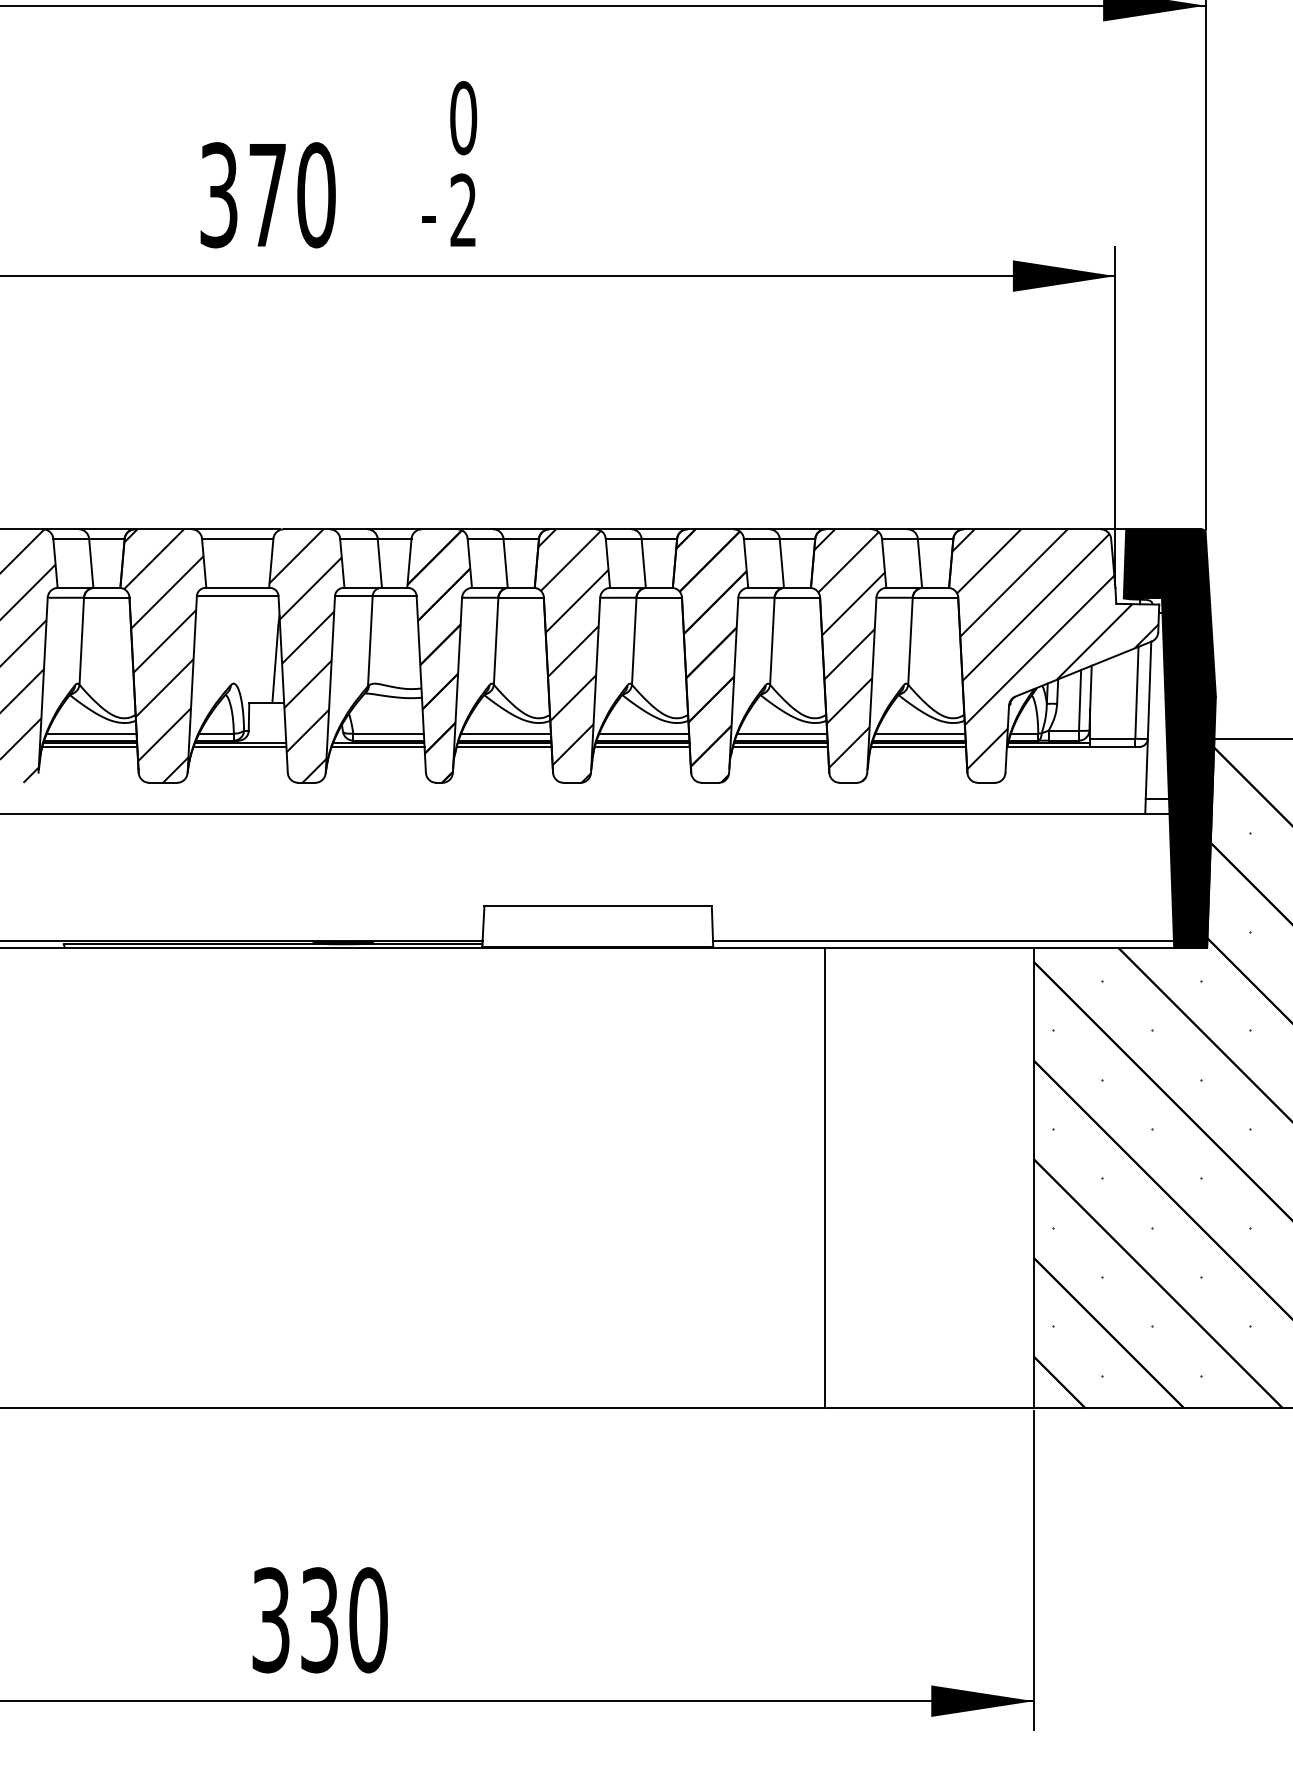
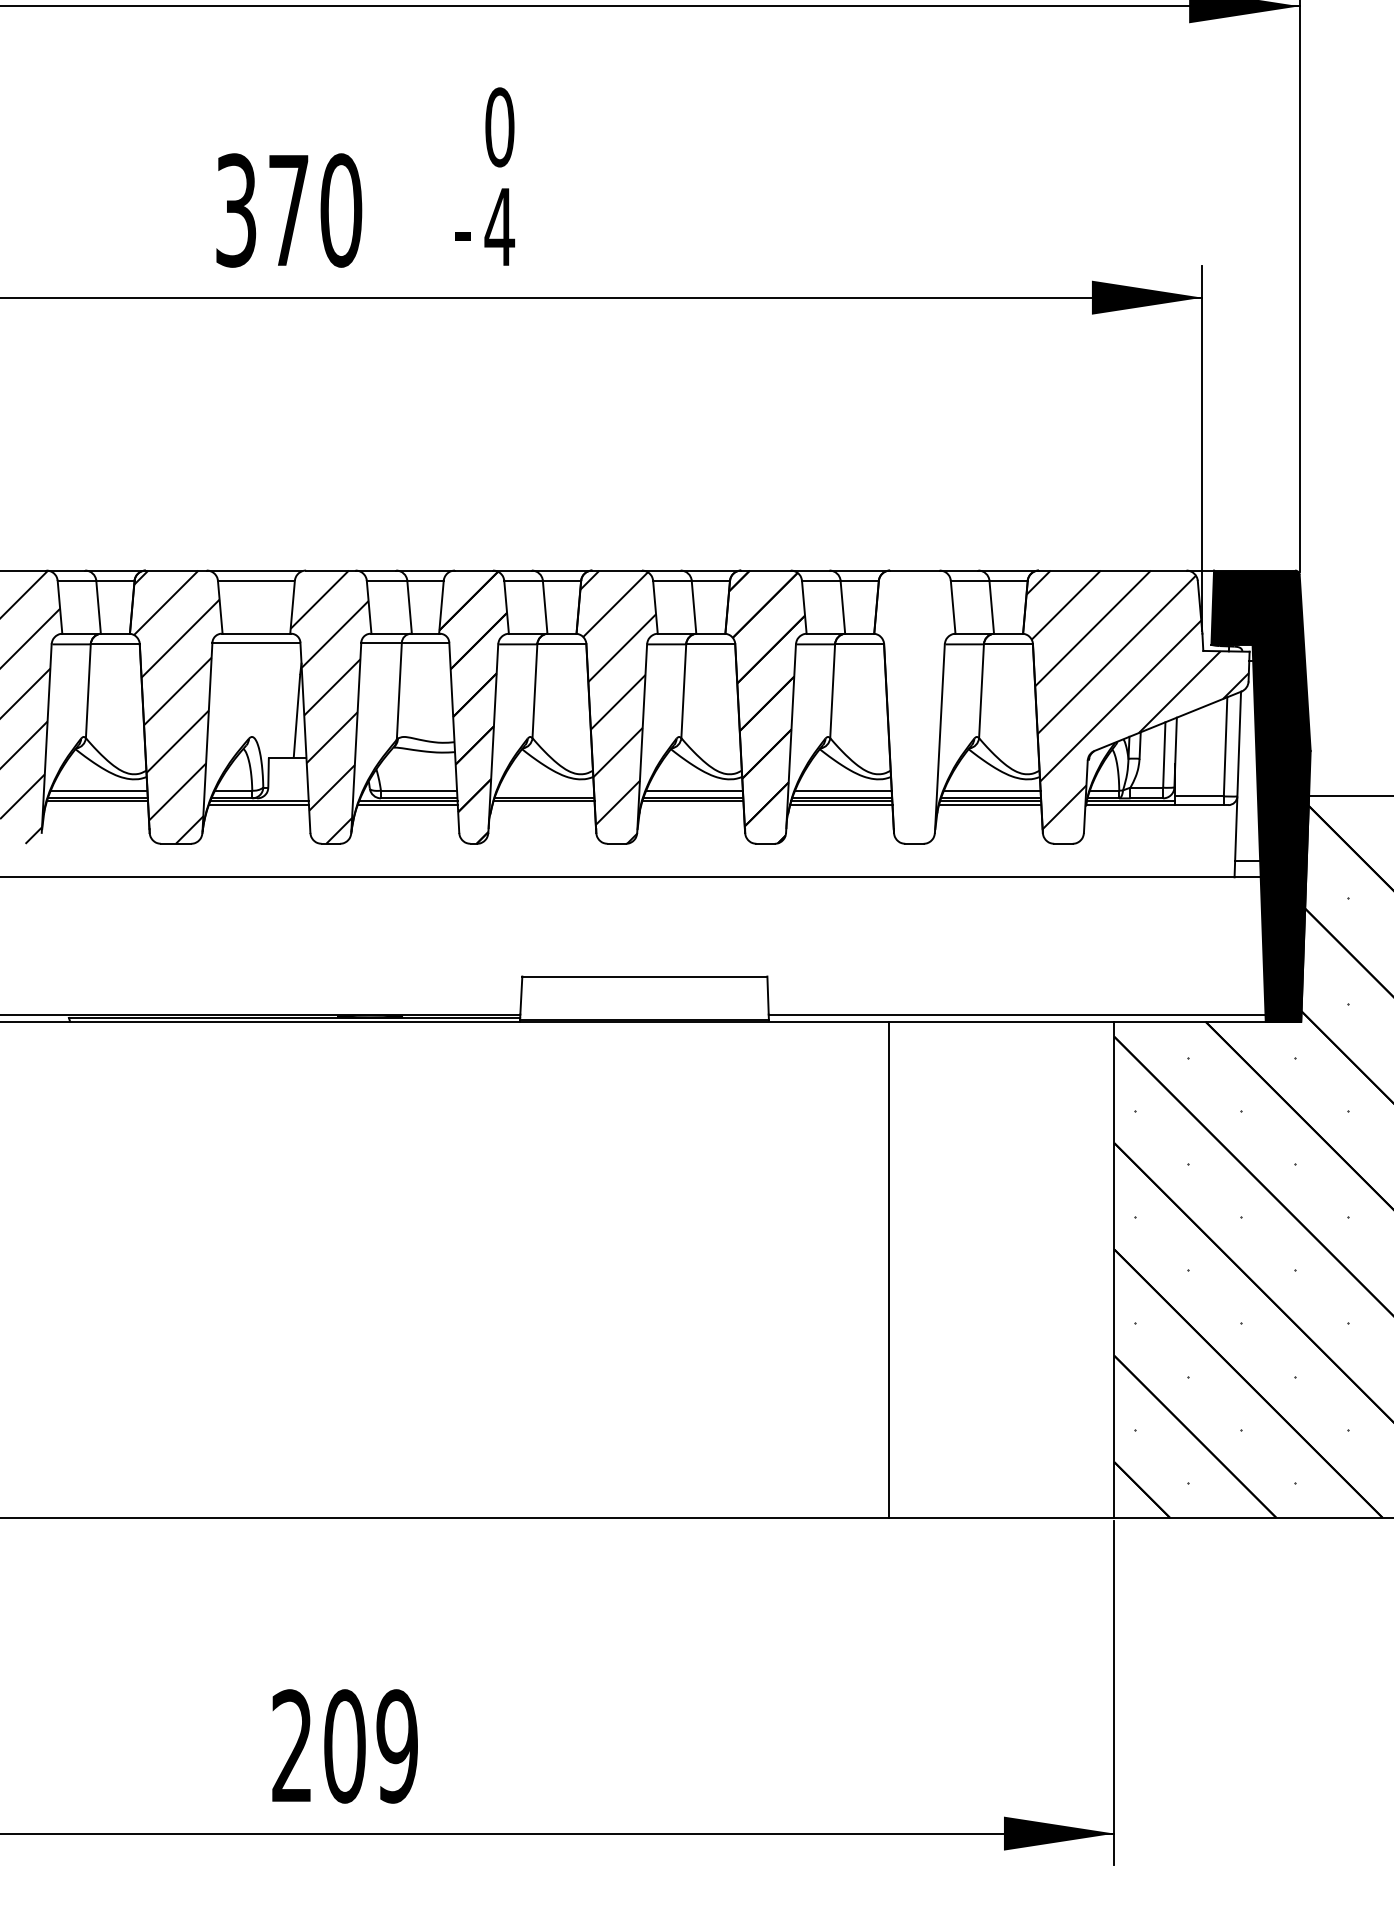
text: (463, 209) -> (499, 225), 2 -> 4
hatch: (849, 655) -> (915, 706), removed
line: (505, 733) -> (545, 790), removed
line: (89, 746) -> (96, 804), removed
line: (503, 746) -> (542, 804), removed
line: (641, 746) -> (691, 804), removed
text: (319, 1620) -> (344, 1746), 330 -> 209

